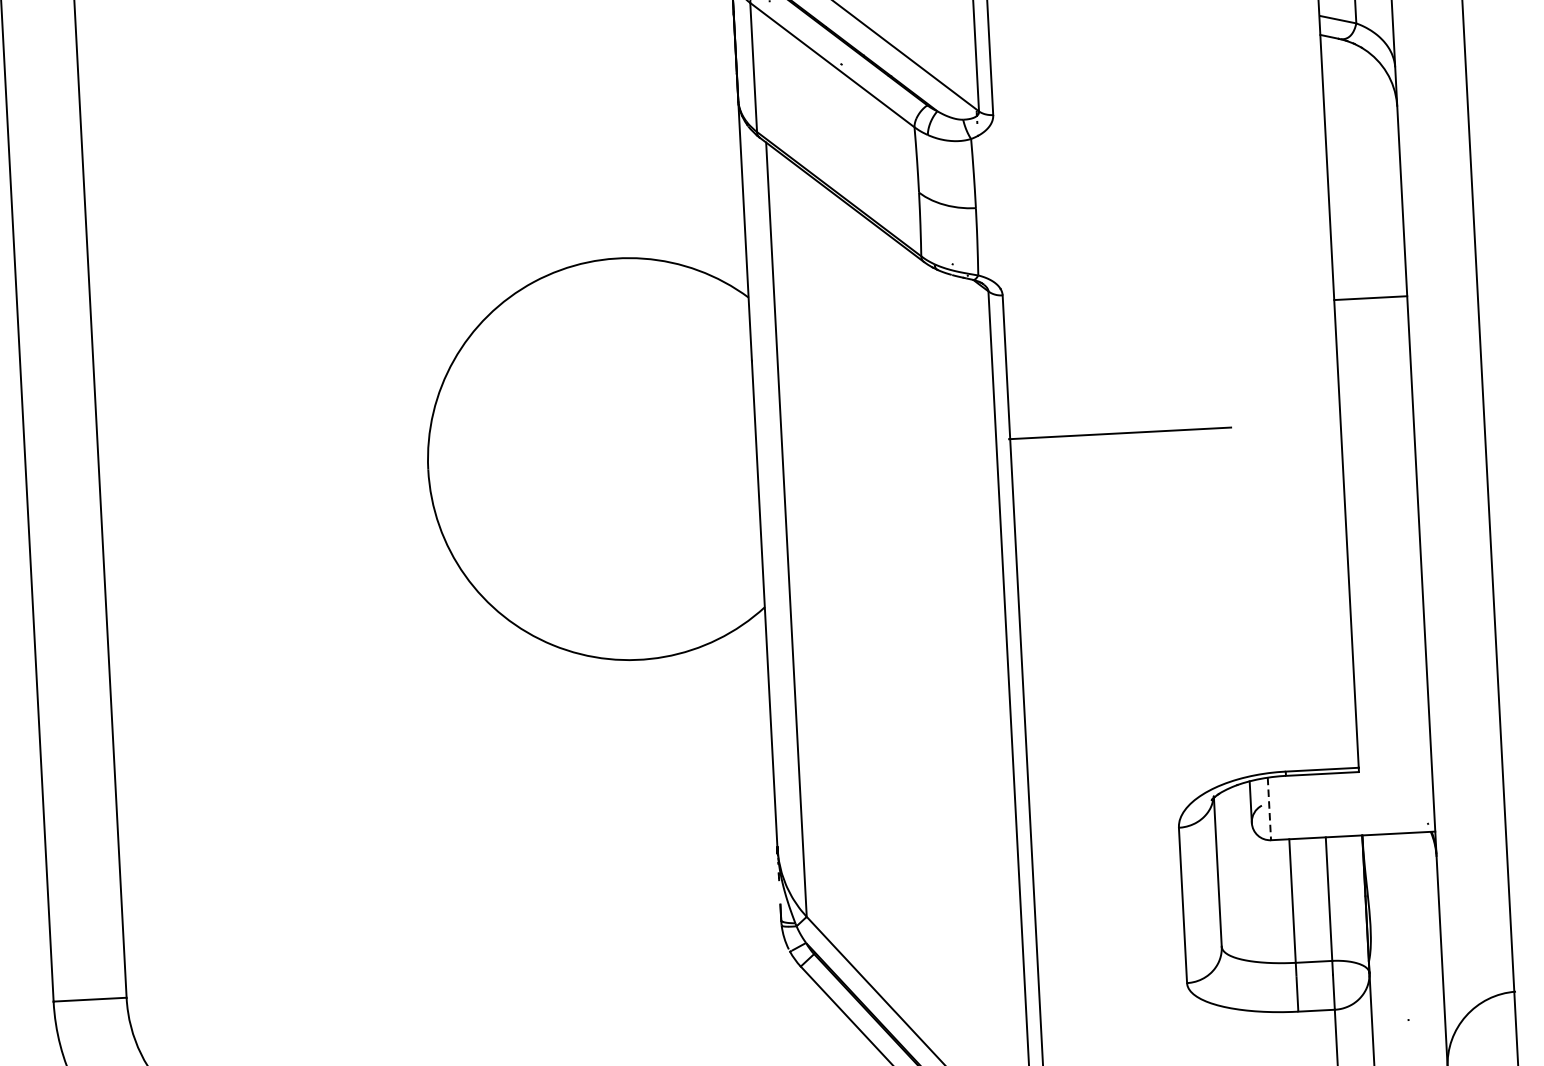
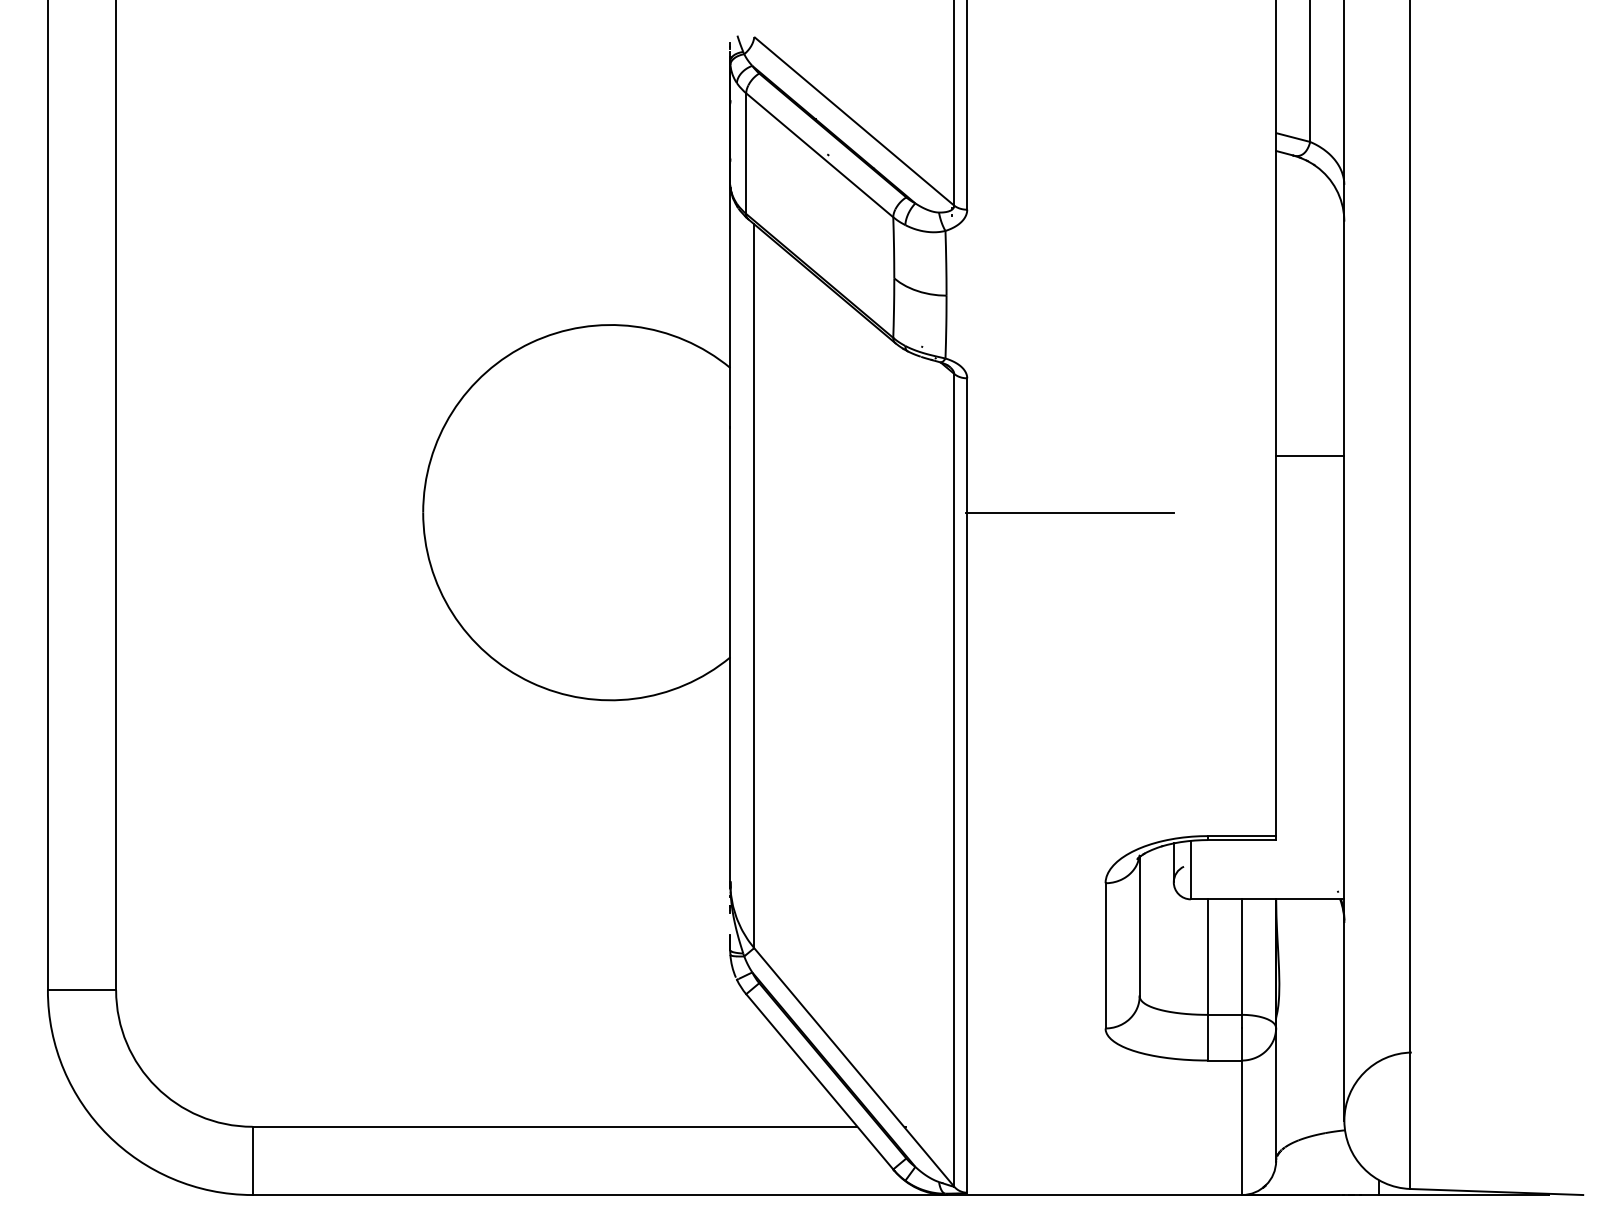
line: (1370, 297) -> (1310, 455), moved
line: (1269, 809) -> (1190, 870), dashed -> solid

